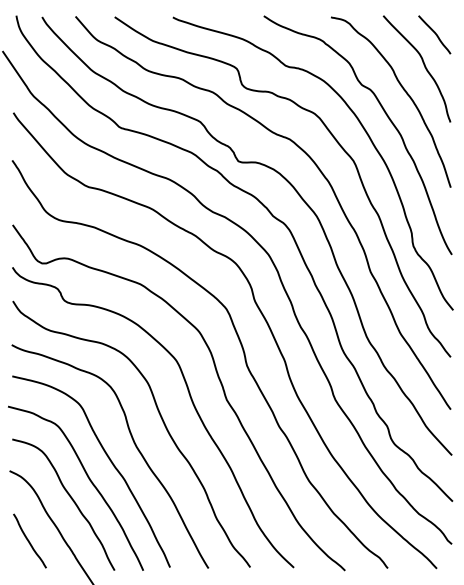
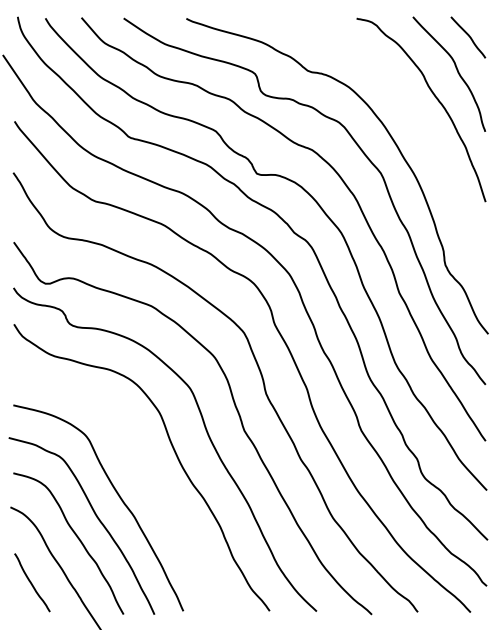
curve: (386, 116) -> (416, 125), removed
curve: (134, 445) -> (144, 479), removed

